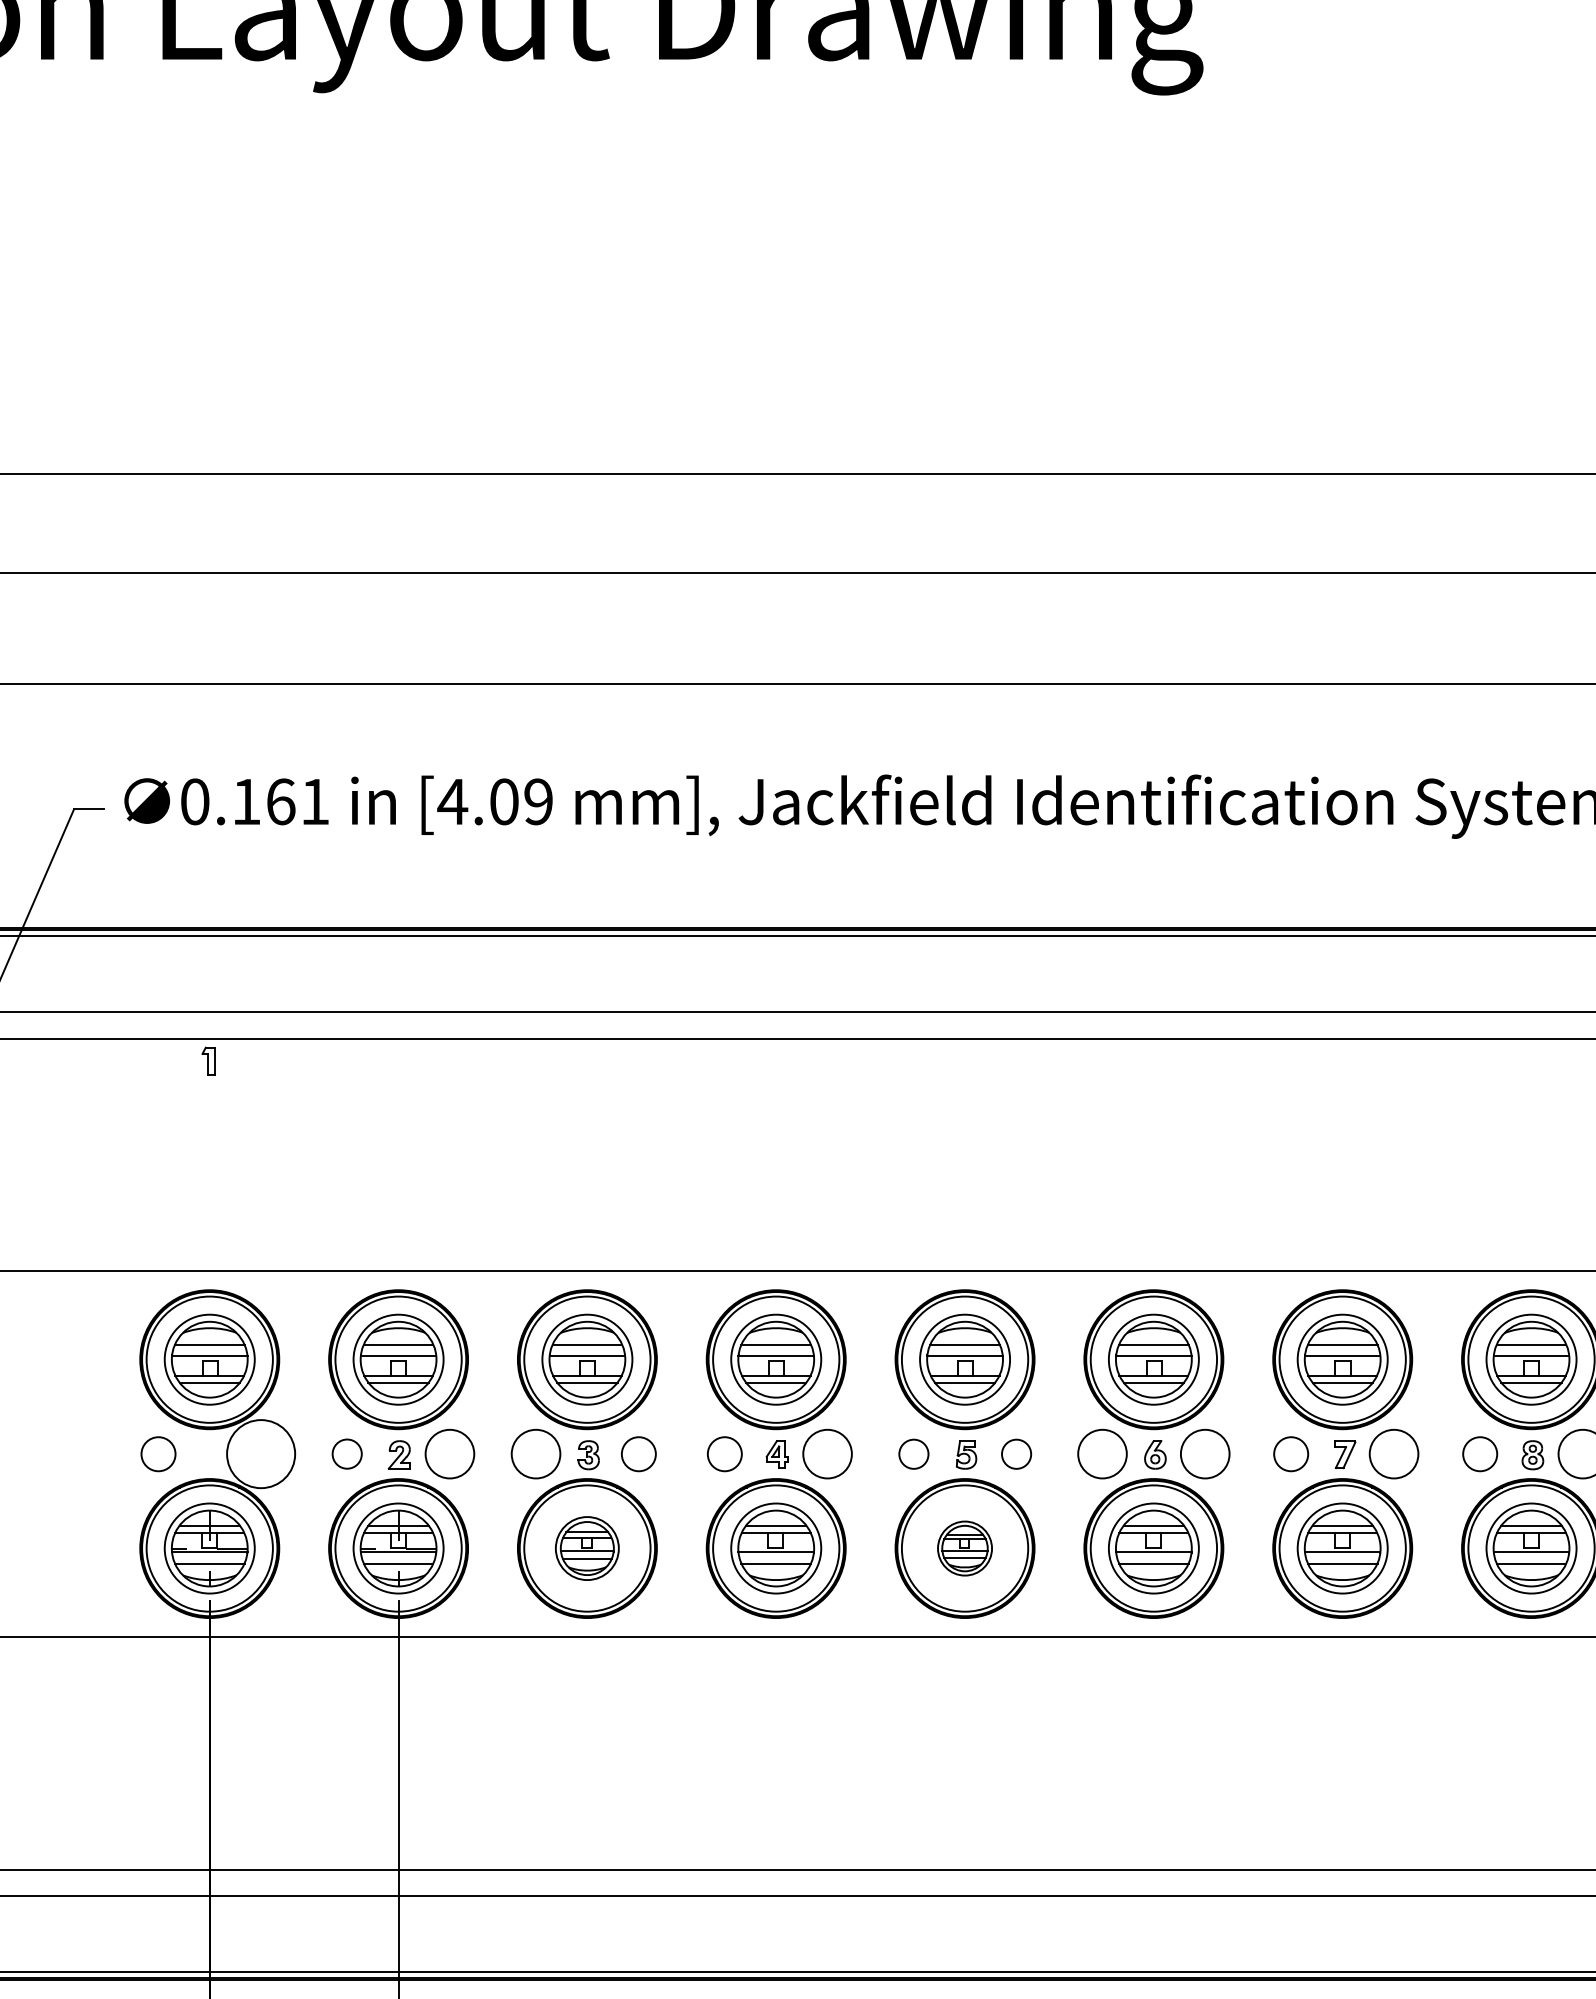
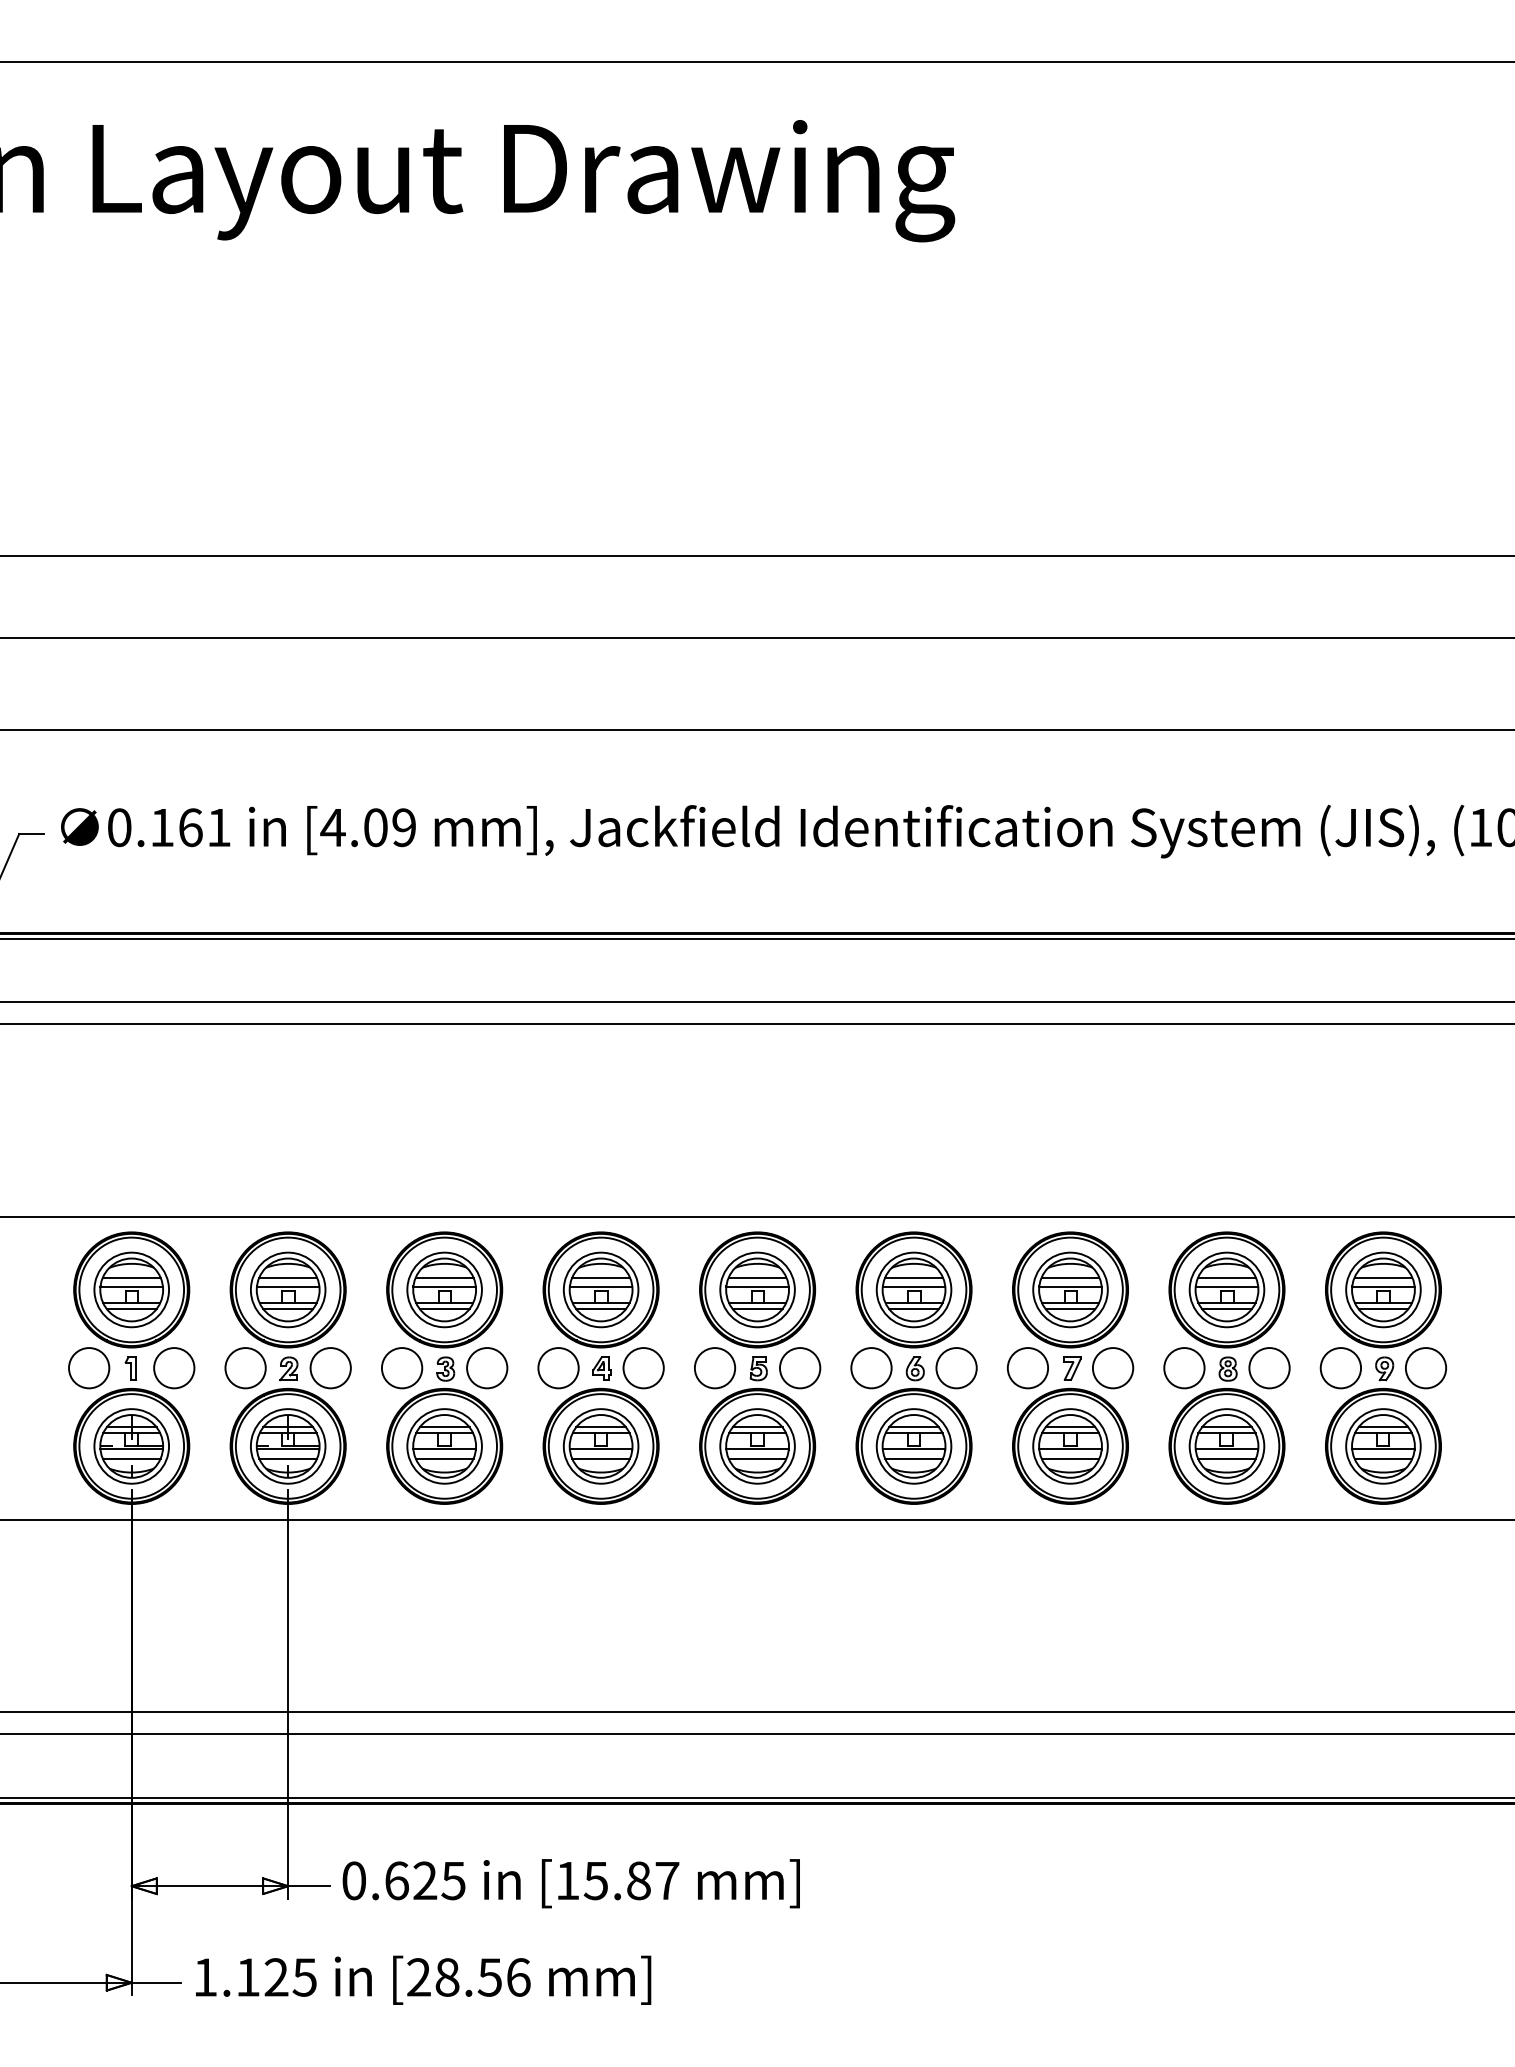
part: (208, 1061) -> (130, 1368), moved
circle: (158, 1454) -> (89, 1368), size x1.43
circle: (261, 1454) -> (174, 1368), size x0.71
circle: (347, 1454) -> (245, 1368), size x1.67
circle: (639, 1454) -> (487, 1368), size x1.43
circle: (724, 1454) -> (558, 1368), size x1.43
circle: (914, 1454) -> (715, 1368), size x1.67
circle: (1016, 1454) -> (800, 1368), size x1.67
circle: (1290, 1454) -> (1027, 1368), size x1.43
circle: (1480, 1454) -> (1184, 1368), size x1.43
part: (587, 1548) -> (444, 1446), size x1.43
part: (964, 1548) -> (757, 1446), size x1.67

